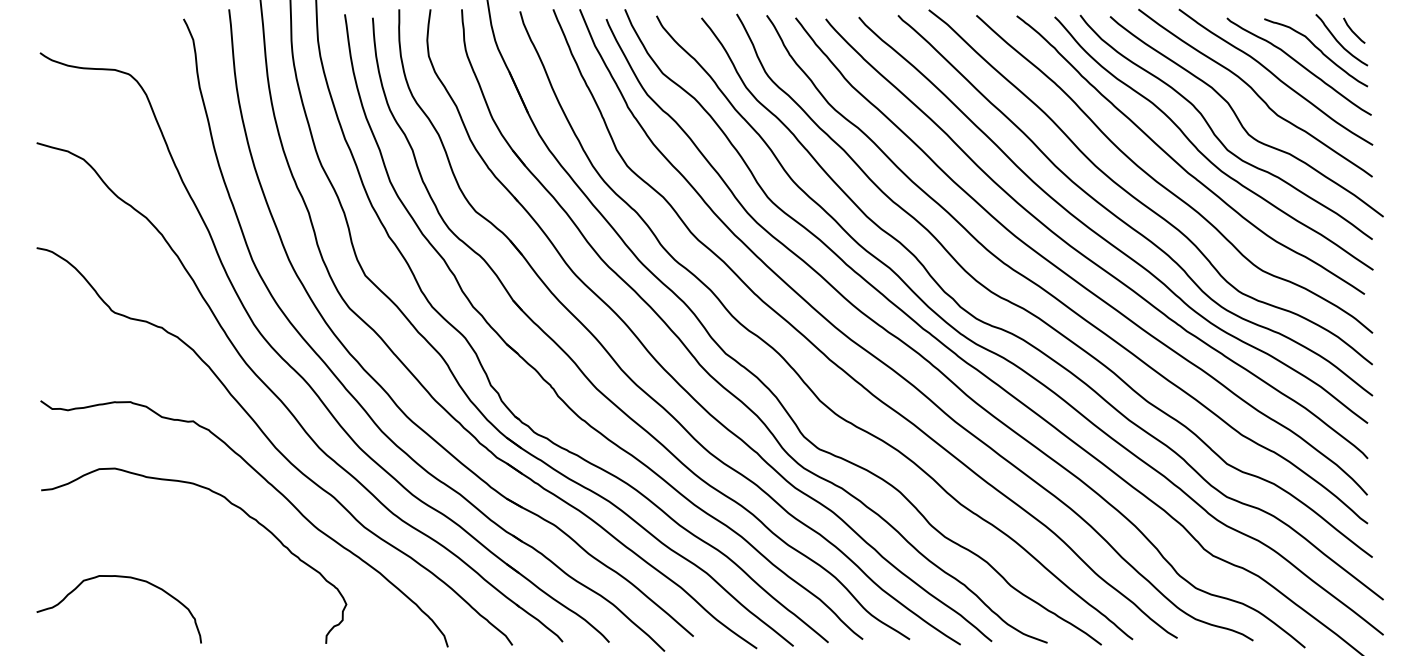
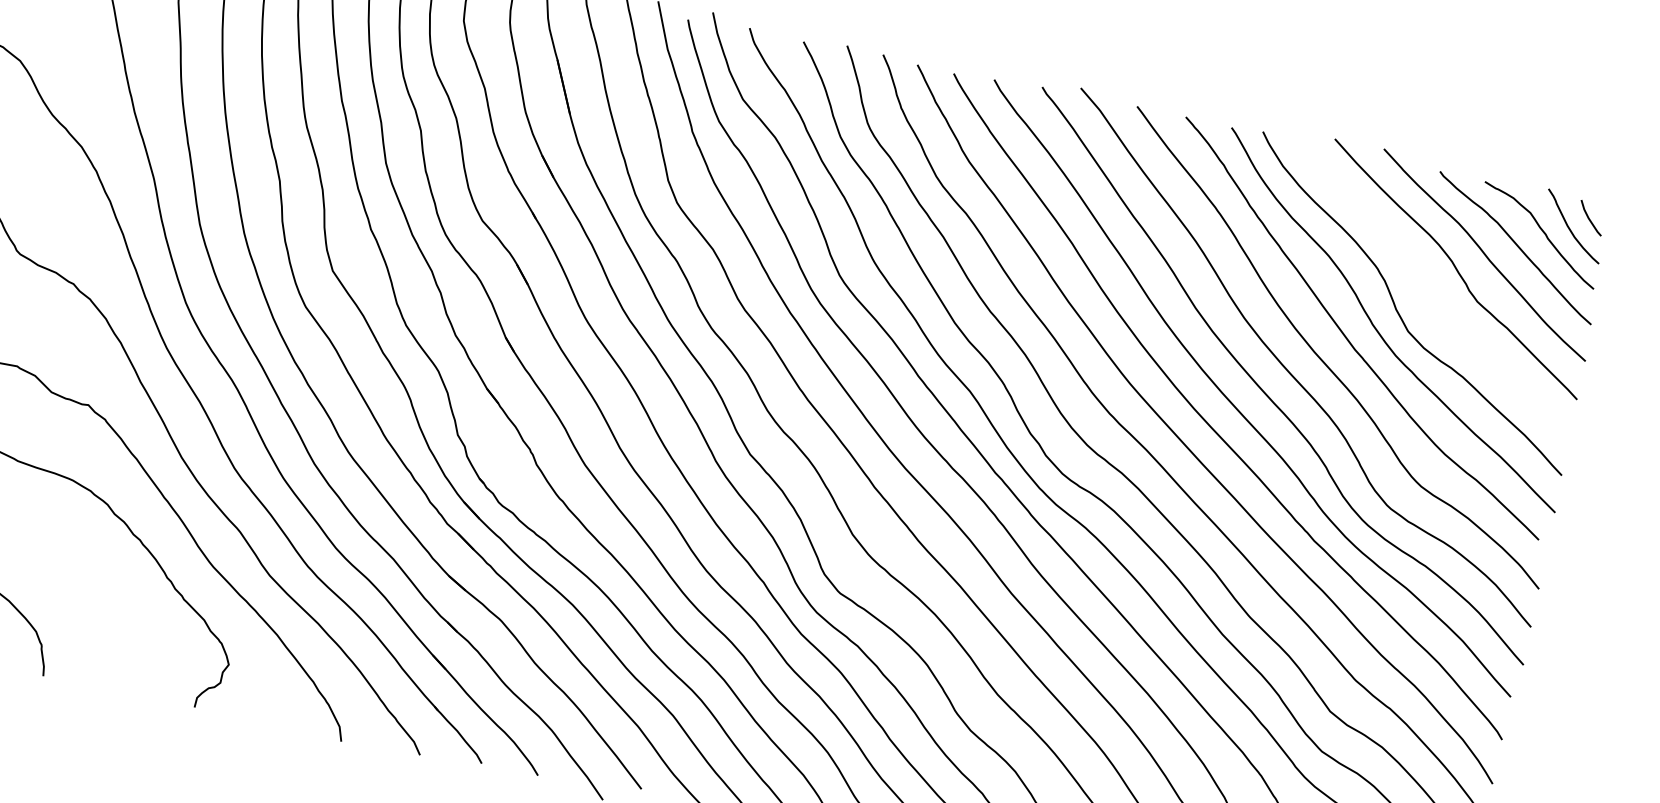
curve: (1239, 119) -> (1430, 297), removed

